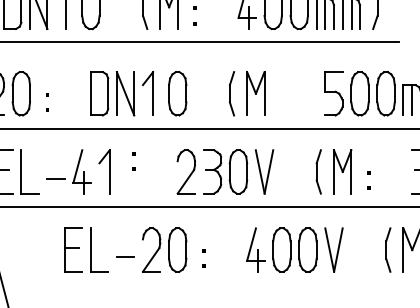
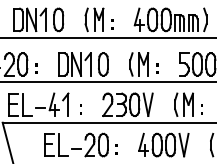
part: (282, 101) -> (157, 68), added
part: (133, 161) -> (80, 109), moved

